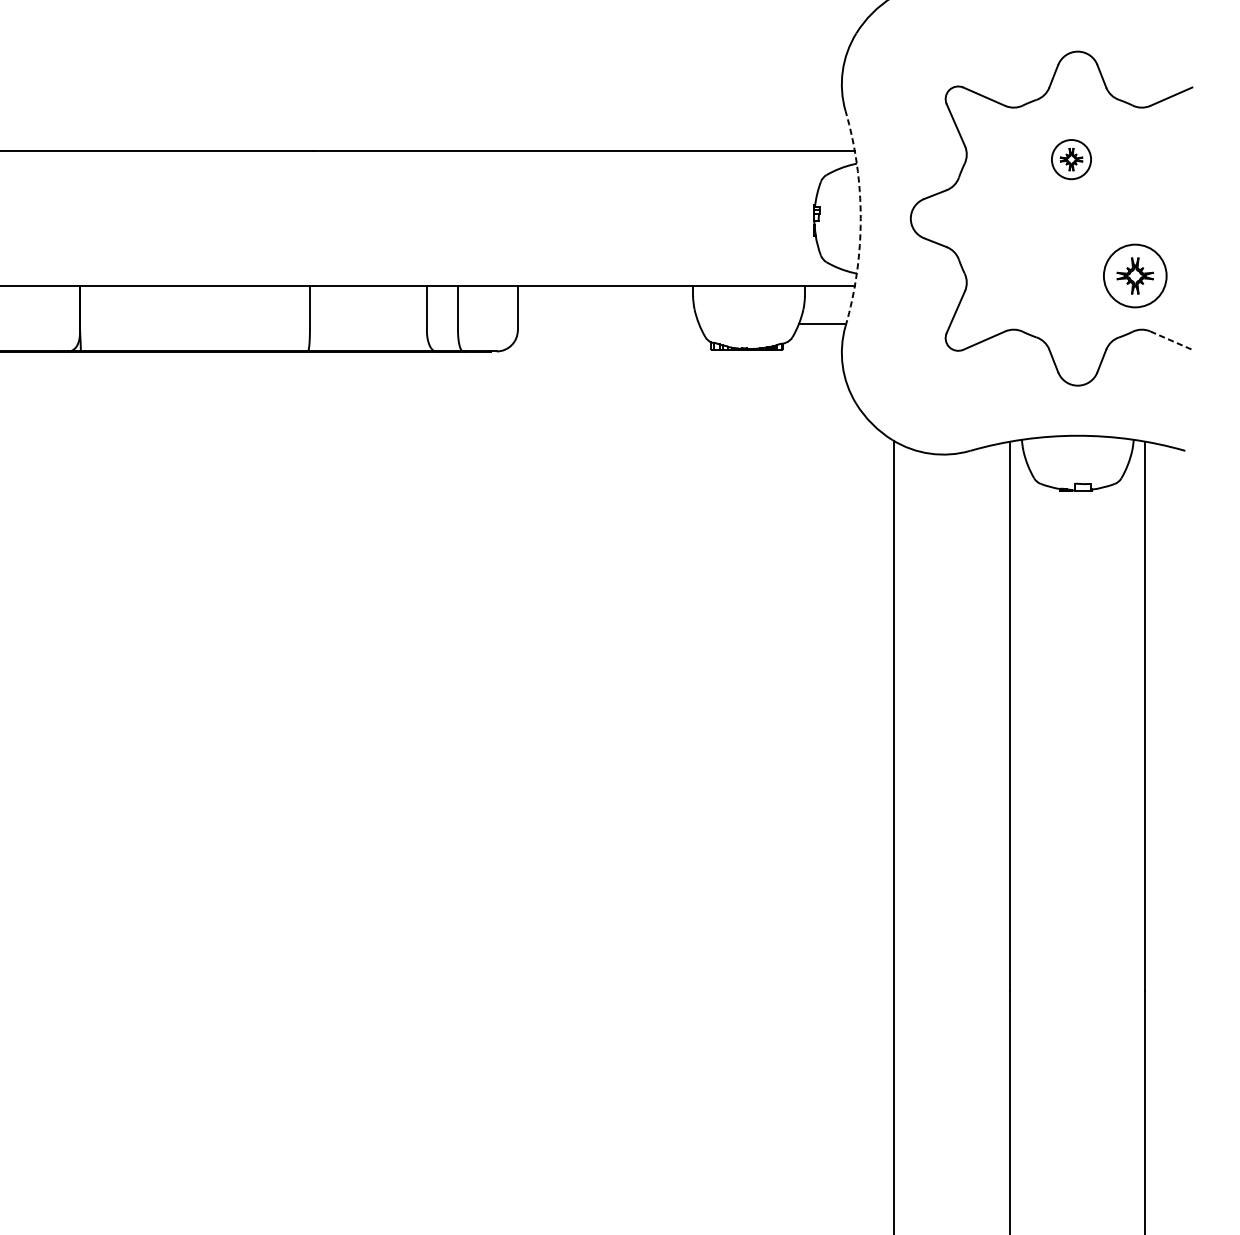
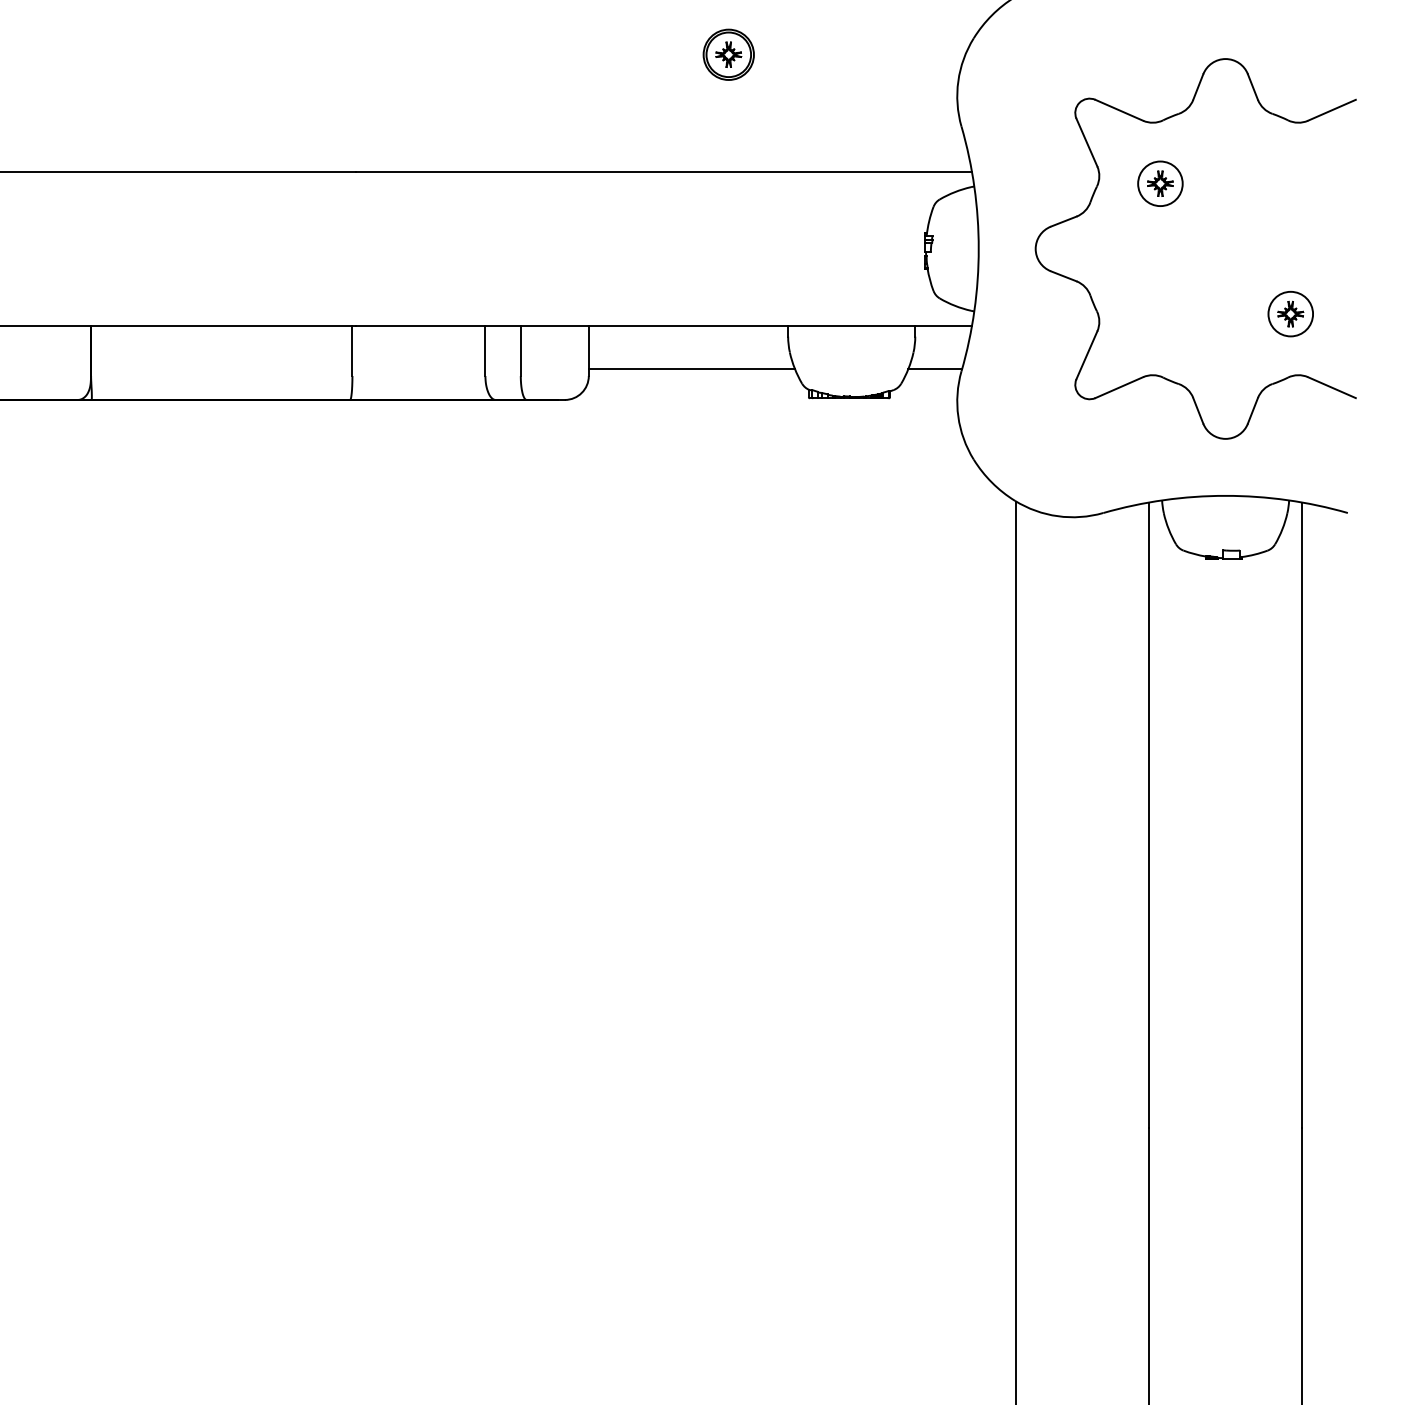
part: (640, 47) -> (728, 54), added
part: (1071, 159) -> (1160, 183), moved
arc: (860, 218) -> (978, 248), dashed -> solid
part: (1134, 275) -> (1290, 313), size x0.62
line: (608, 323) -> (691, 368), added
line: (1171, 340) -> (1332, 387), dashed -> solid

